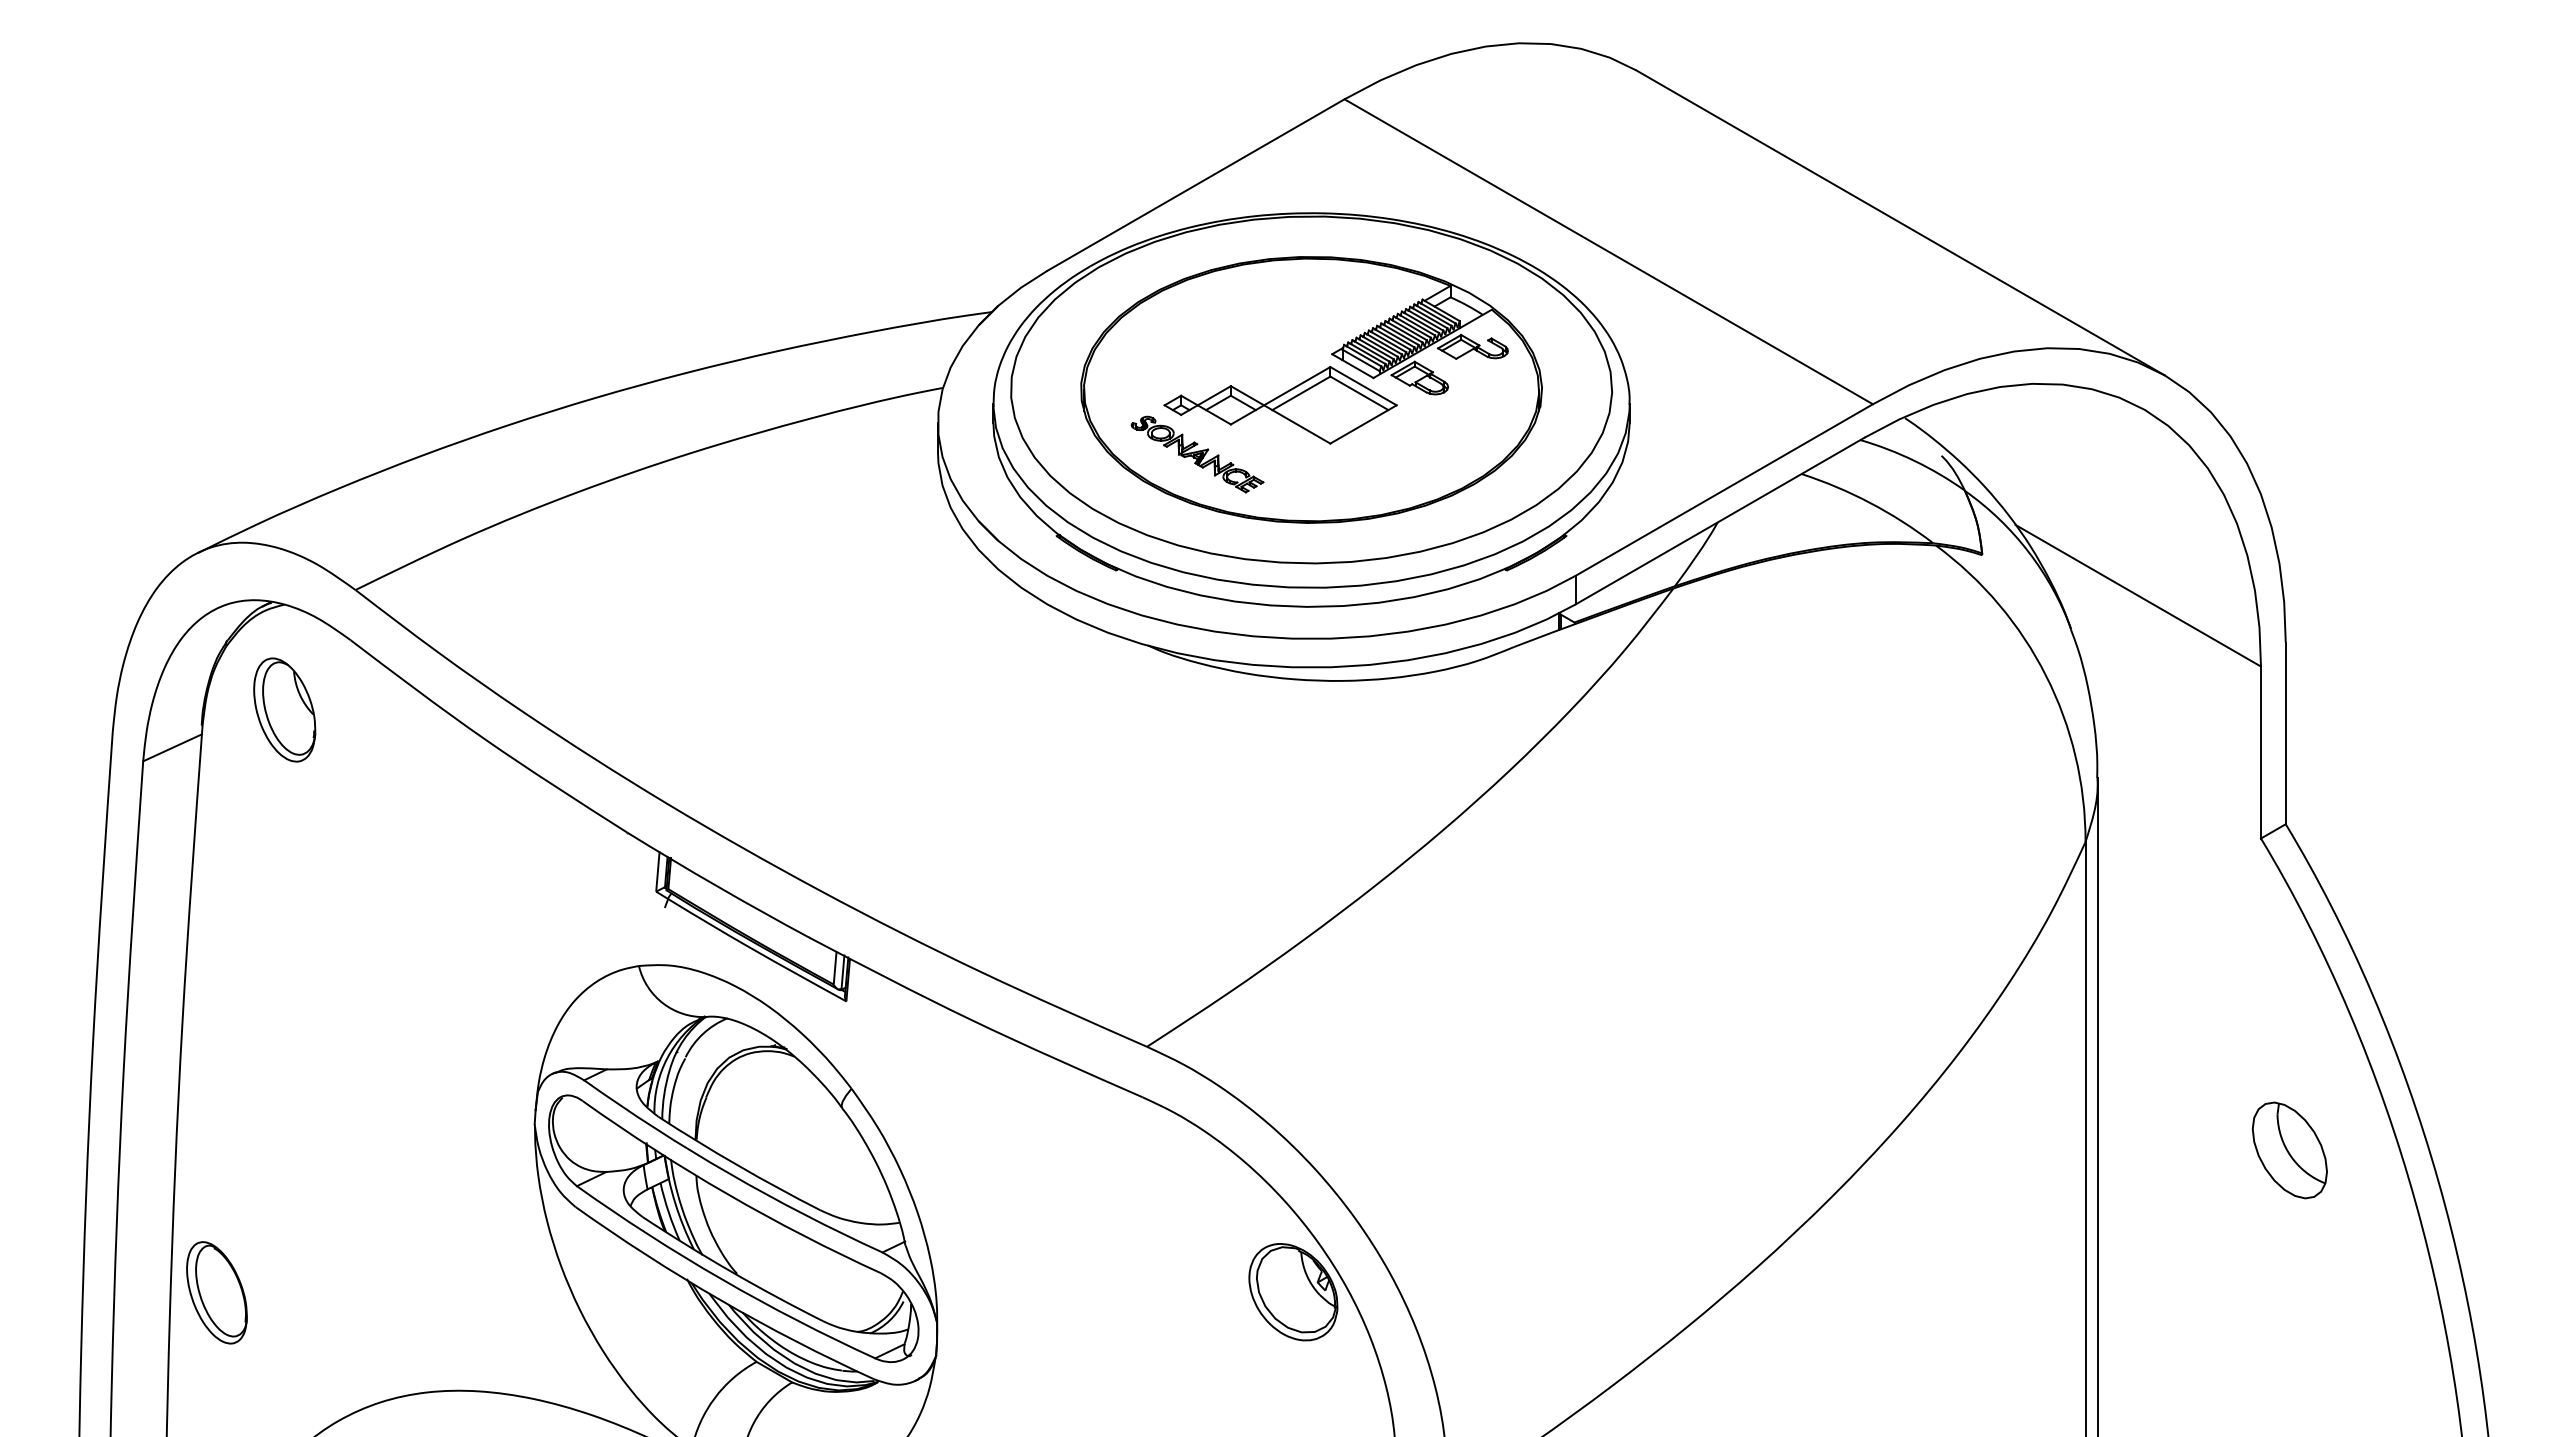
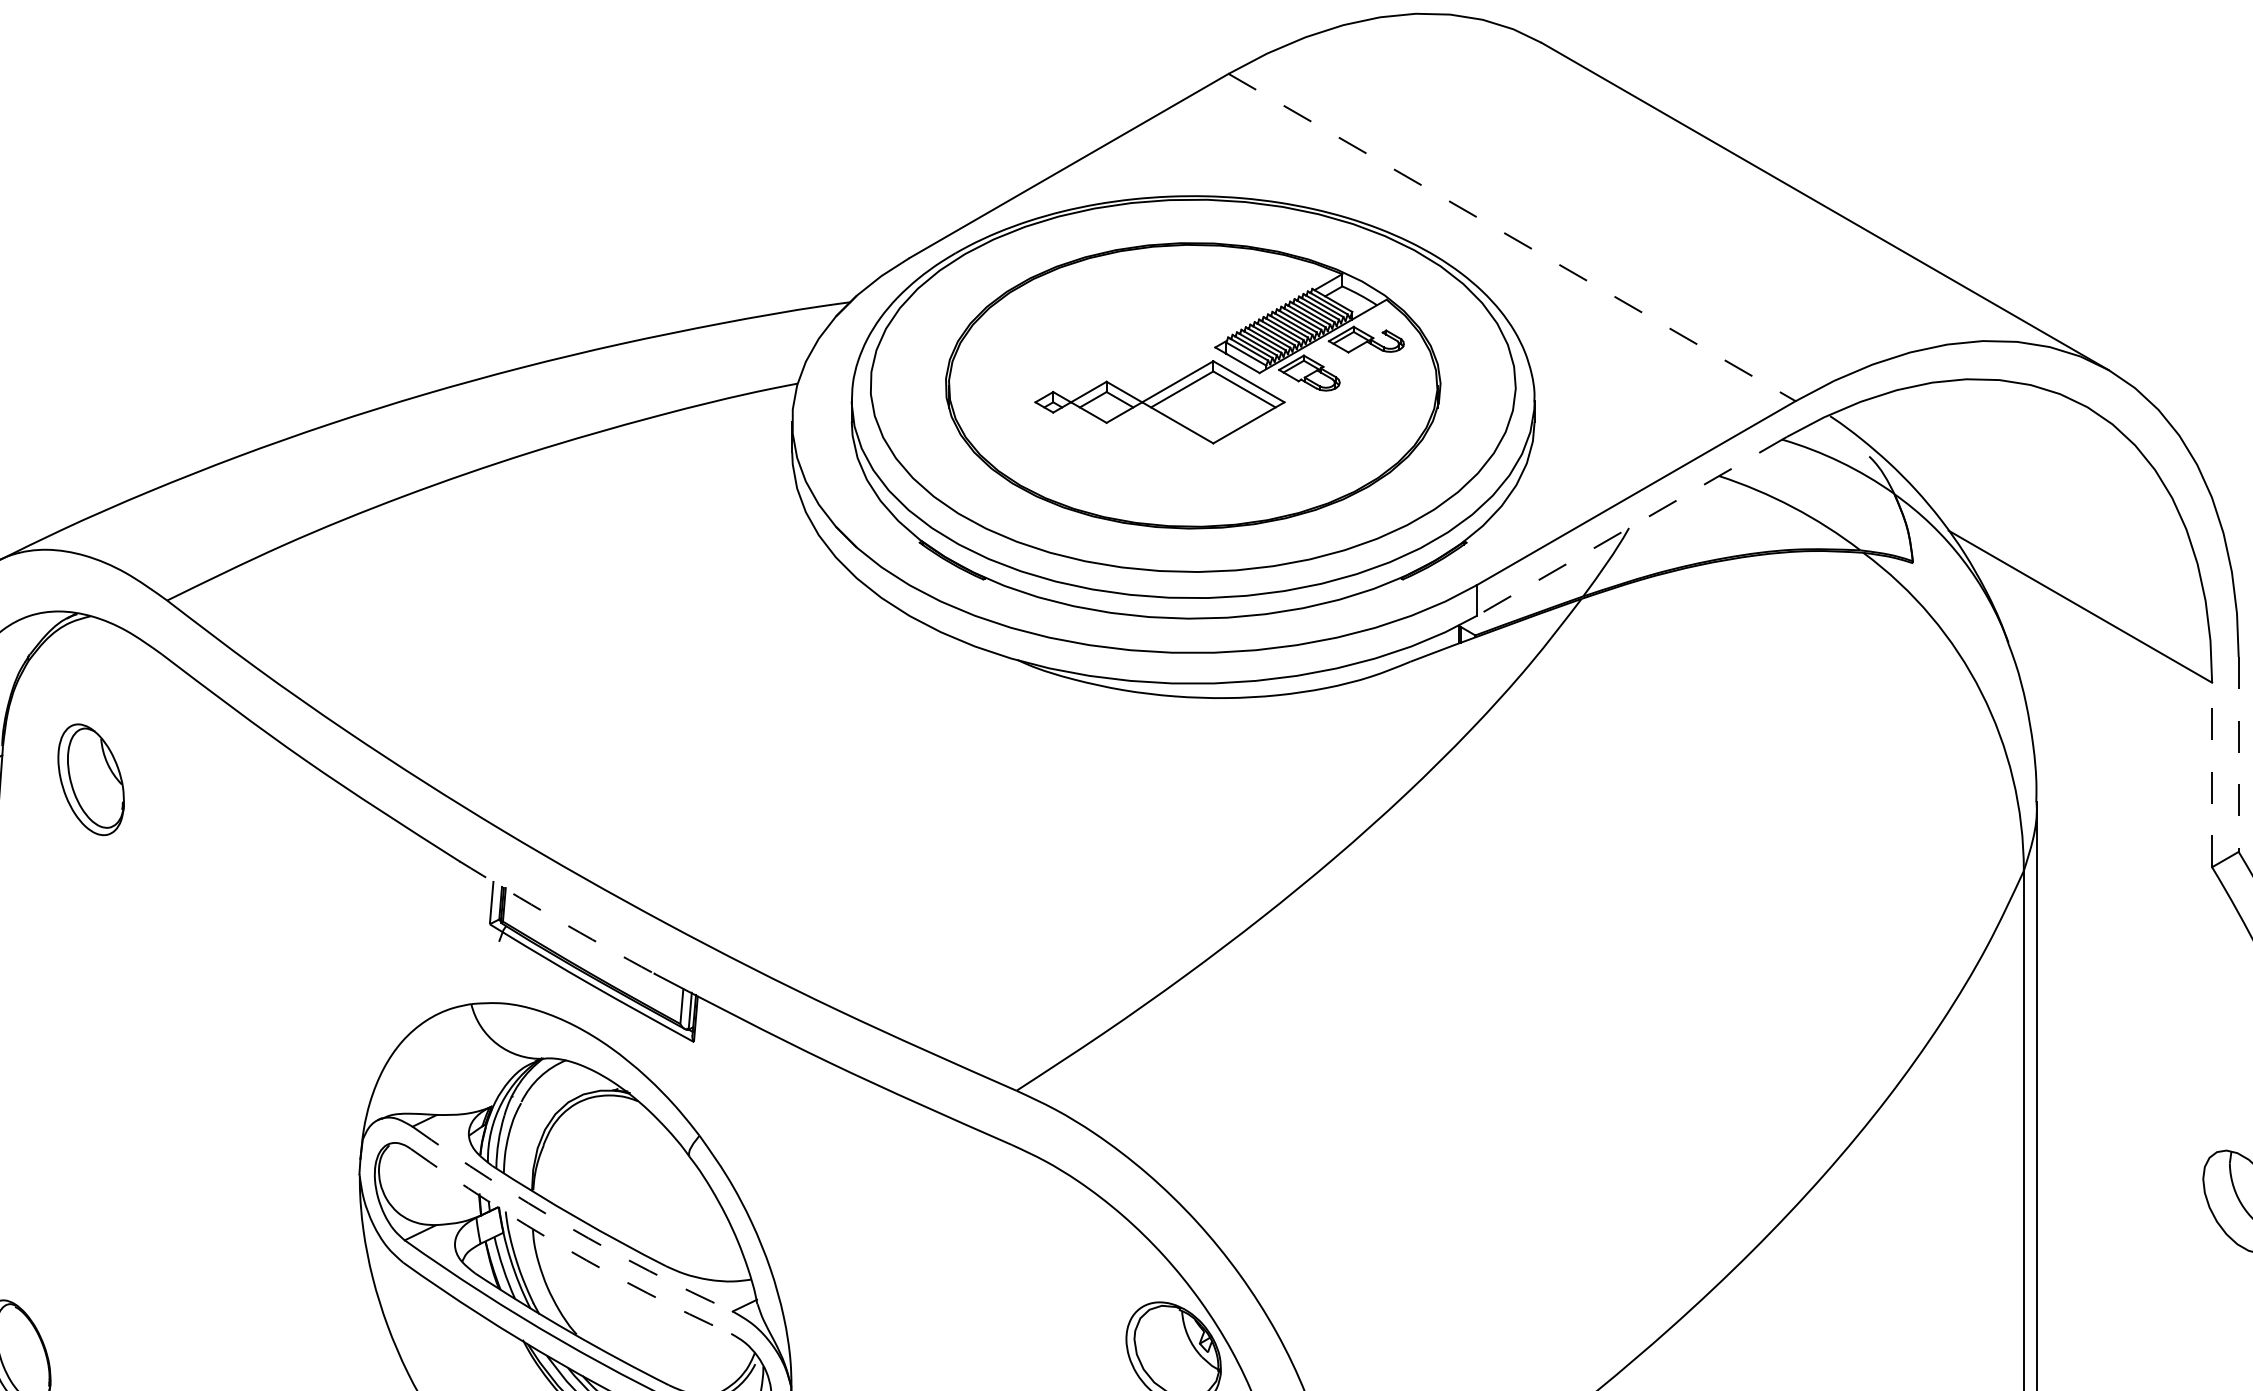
line: (1609, 252) -> (1512, 238), solid -> dashed
part: (1197, 454) -> (1070, 455), removed
line: (1720, 521) -> (1632, 527), solid -> dashed
part: (284, 709) -> (90, 779), moved
line: (2285, 733) -> (2238, 754), solid -> dashed
line: (2261, 752) -> (2212, 774), solid -> dashed
arc: (717, 886) -> (555, 918), solid -> dashed
arc: (729, 1173) -> (568, 1226), solid -> dashed
arc: (727, 1194) -> (566, 1249), solid -> dashed

